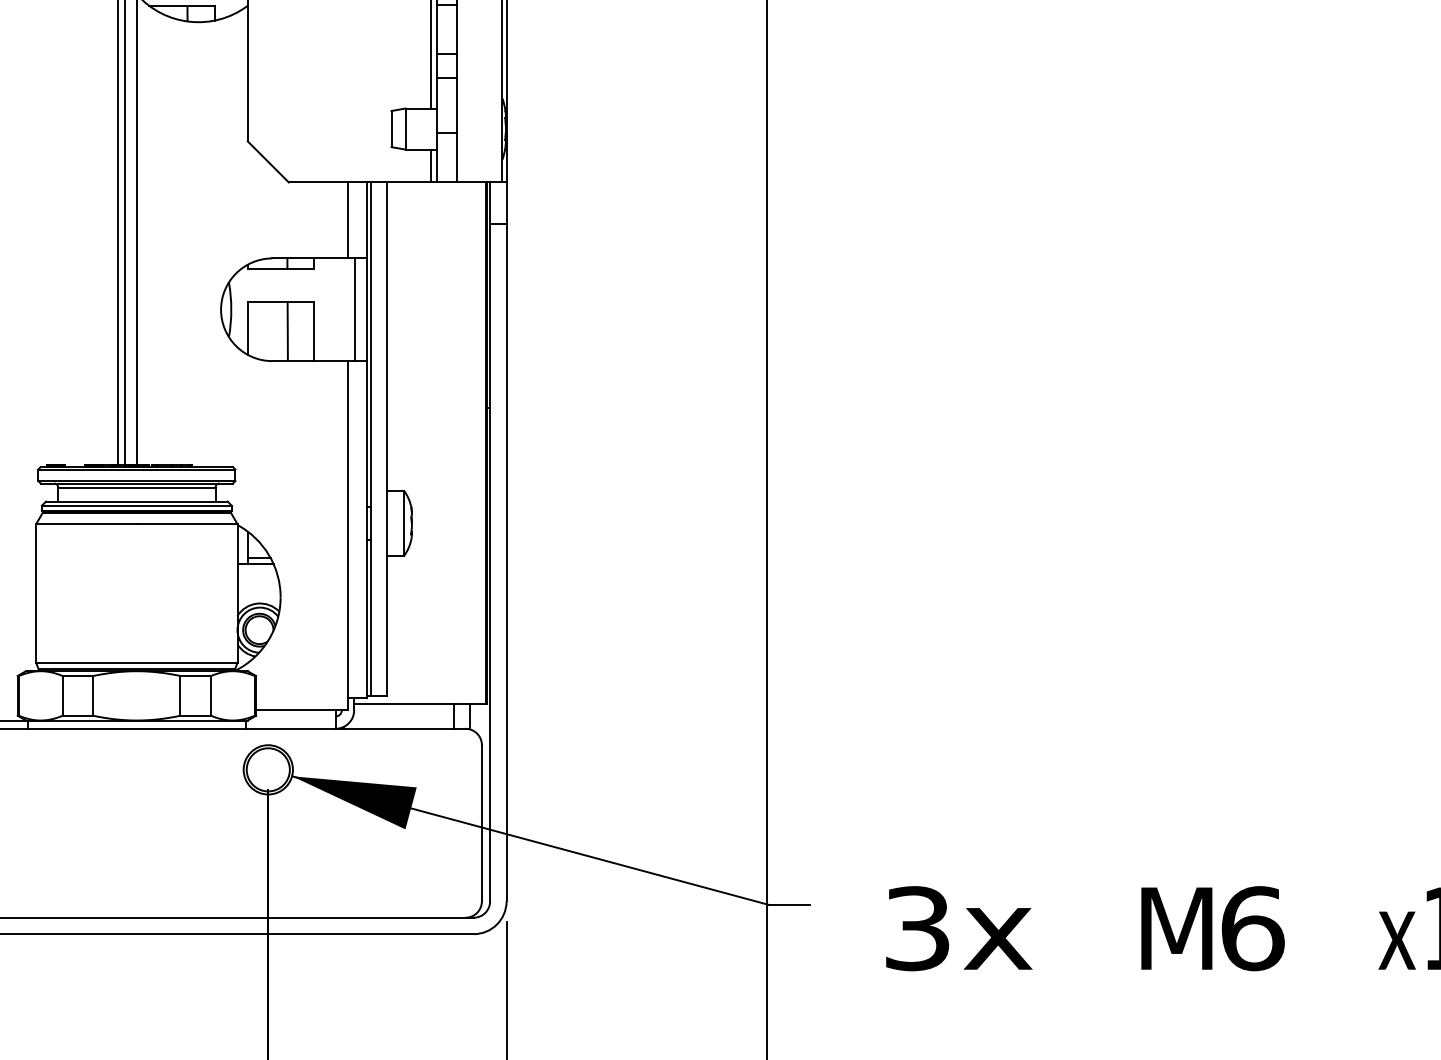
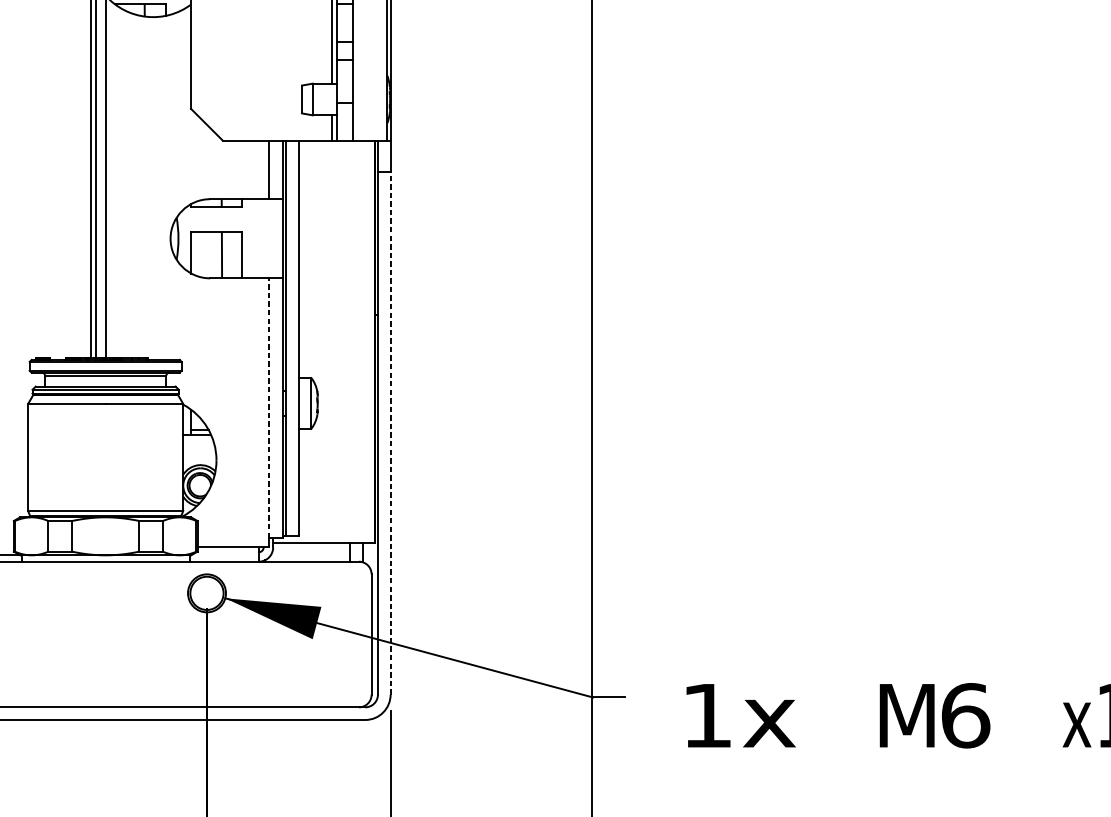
line: (354, 309) -> (273, 238), removed
line: (348, 529) -> (268, 408), solid -> dashed
line: (506, 562) -> (390, 433), solid -> dashed
text: (917, 928) -> (707, 715), 3x -> 1x

